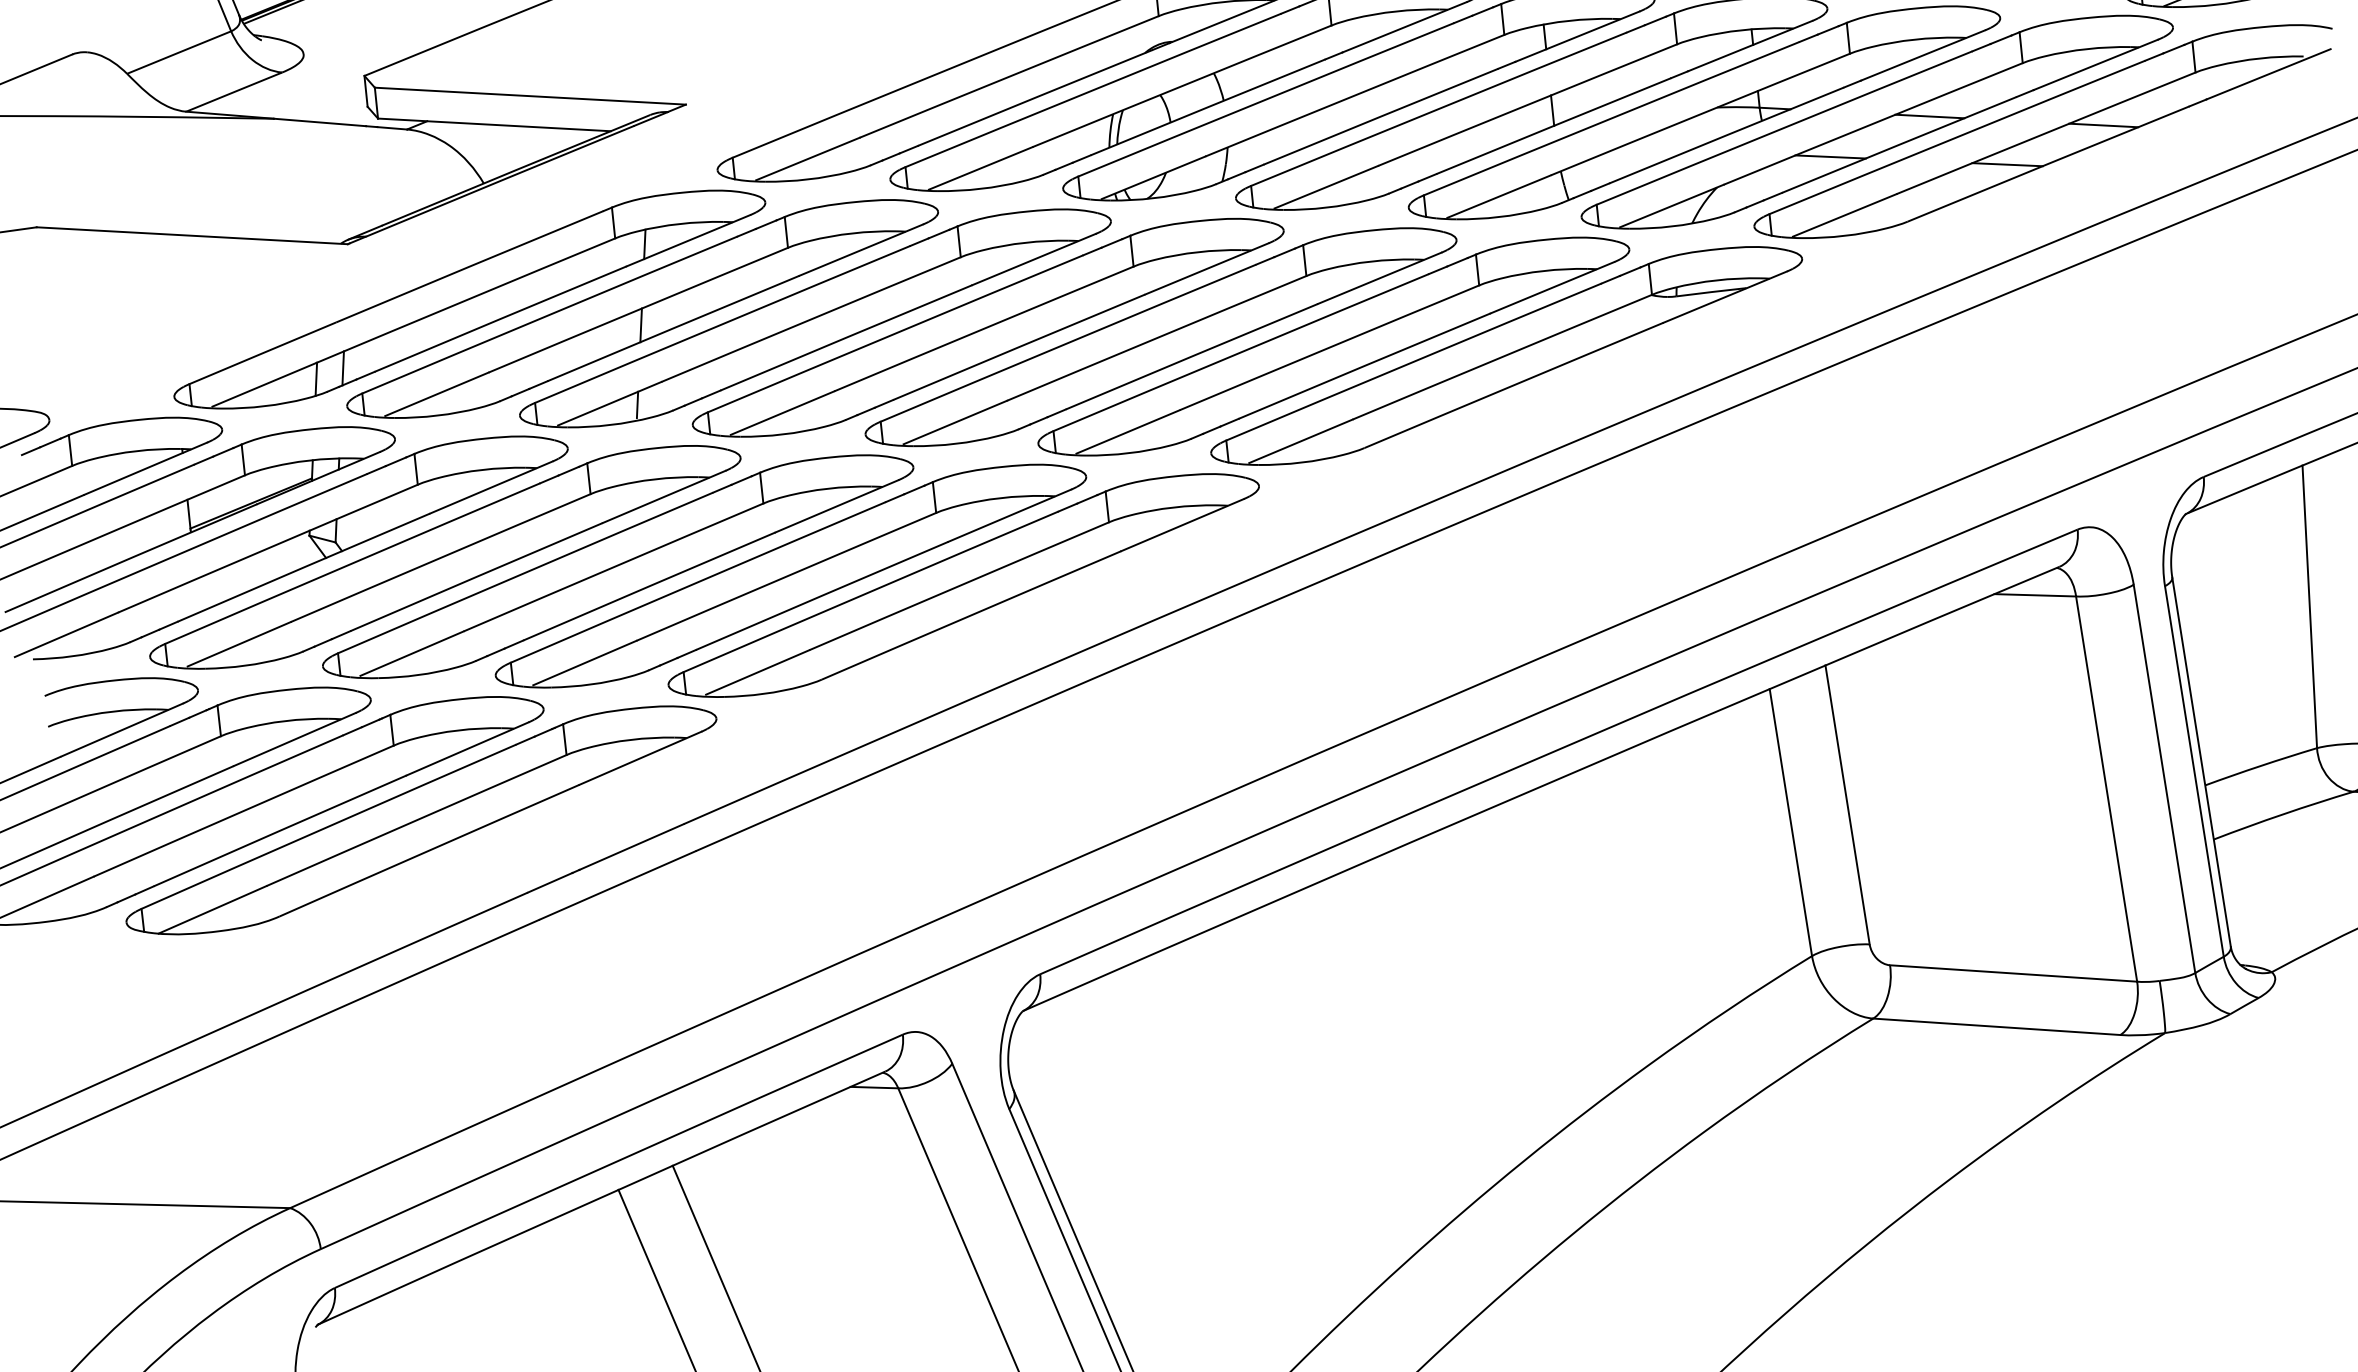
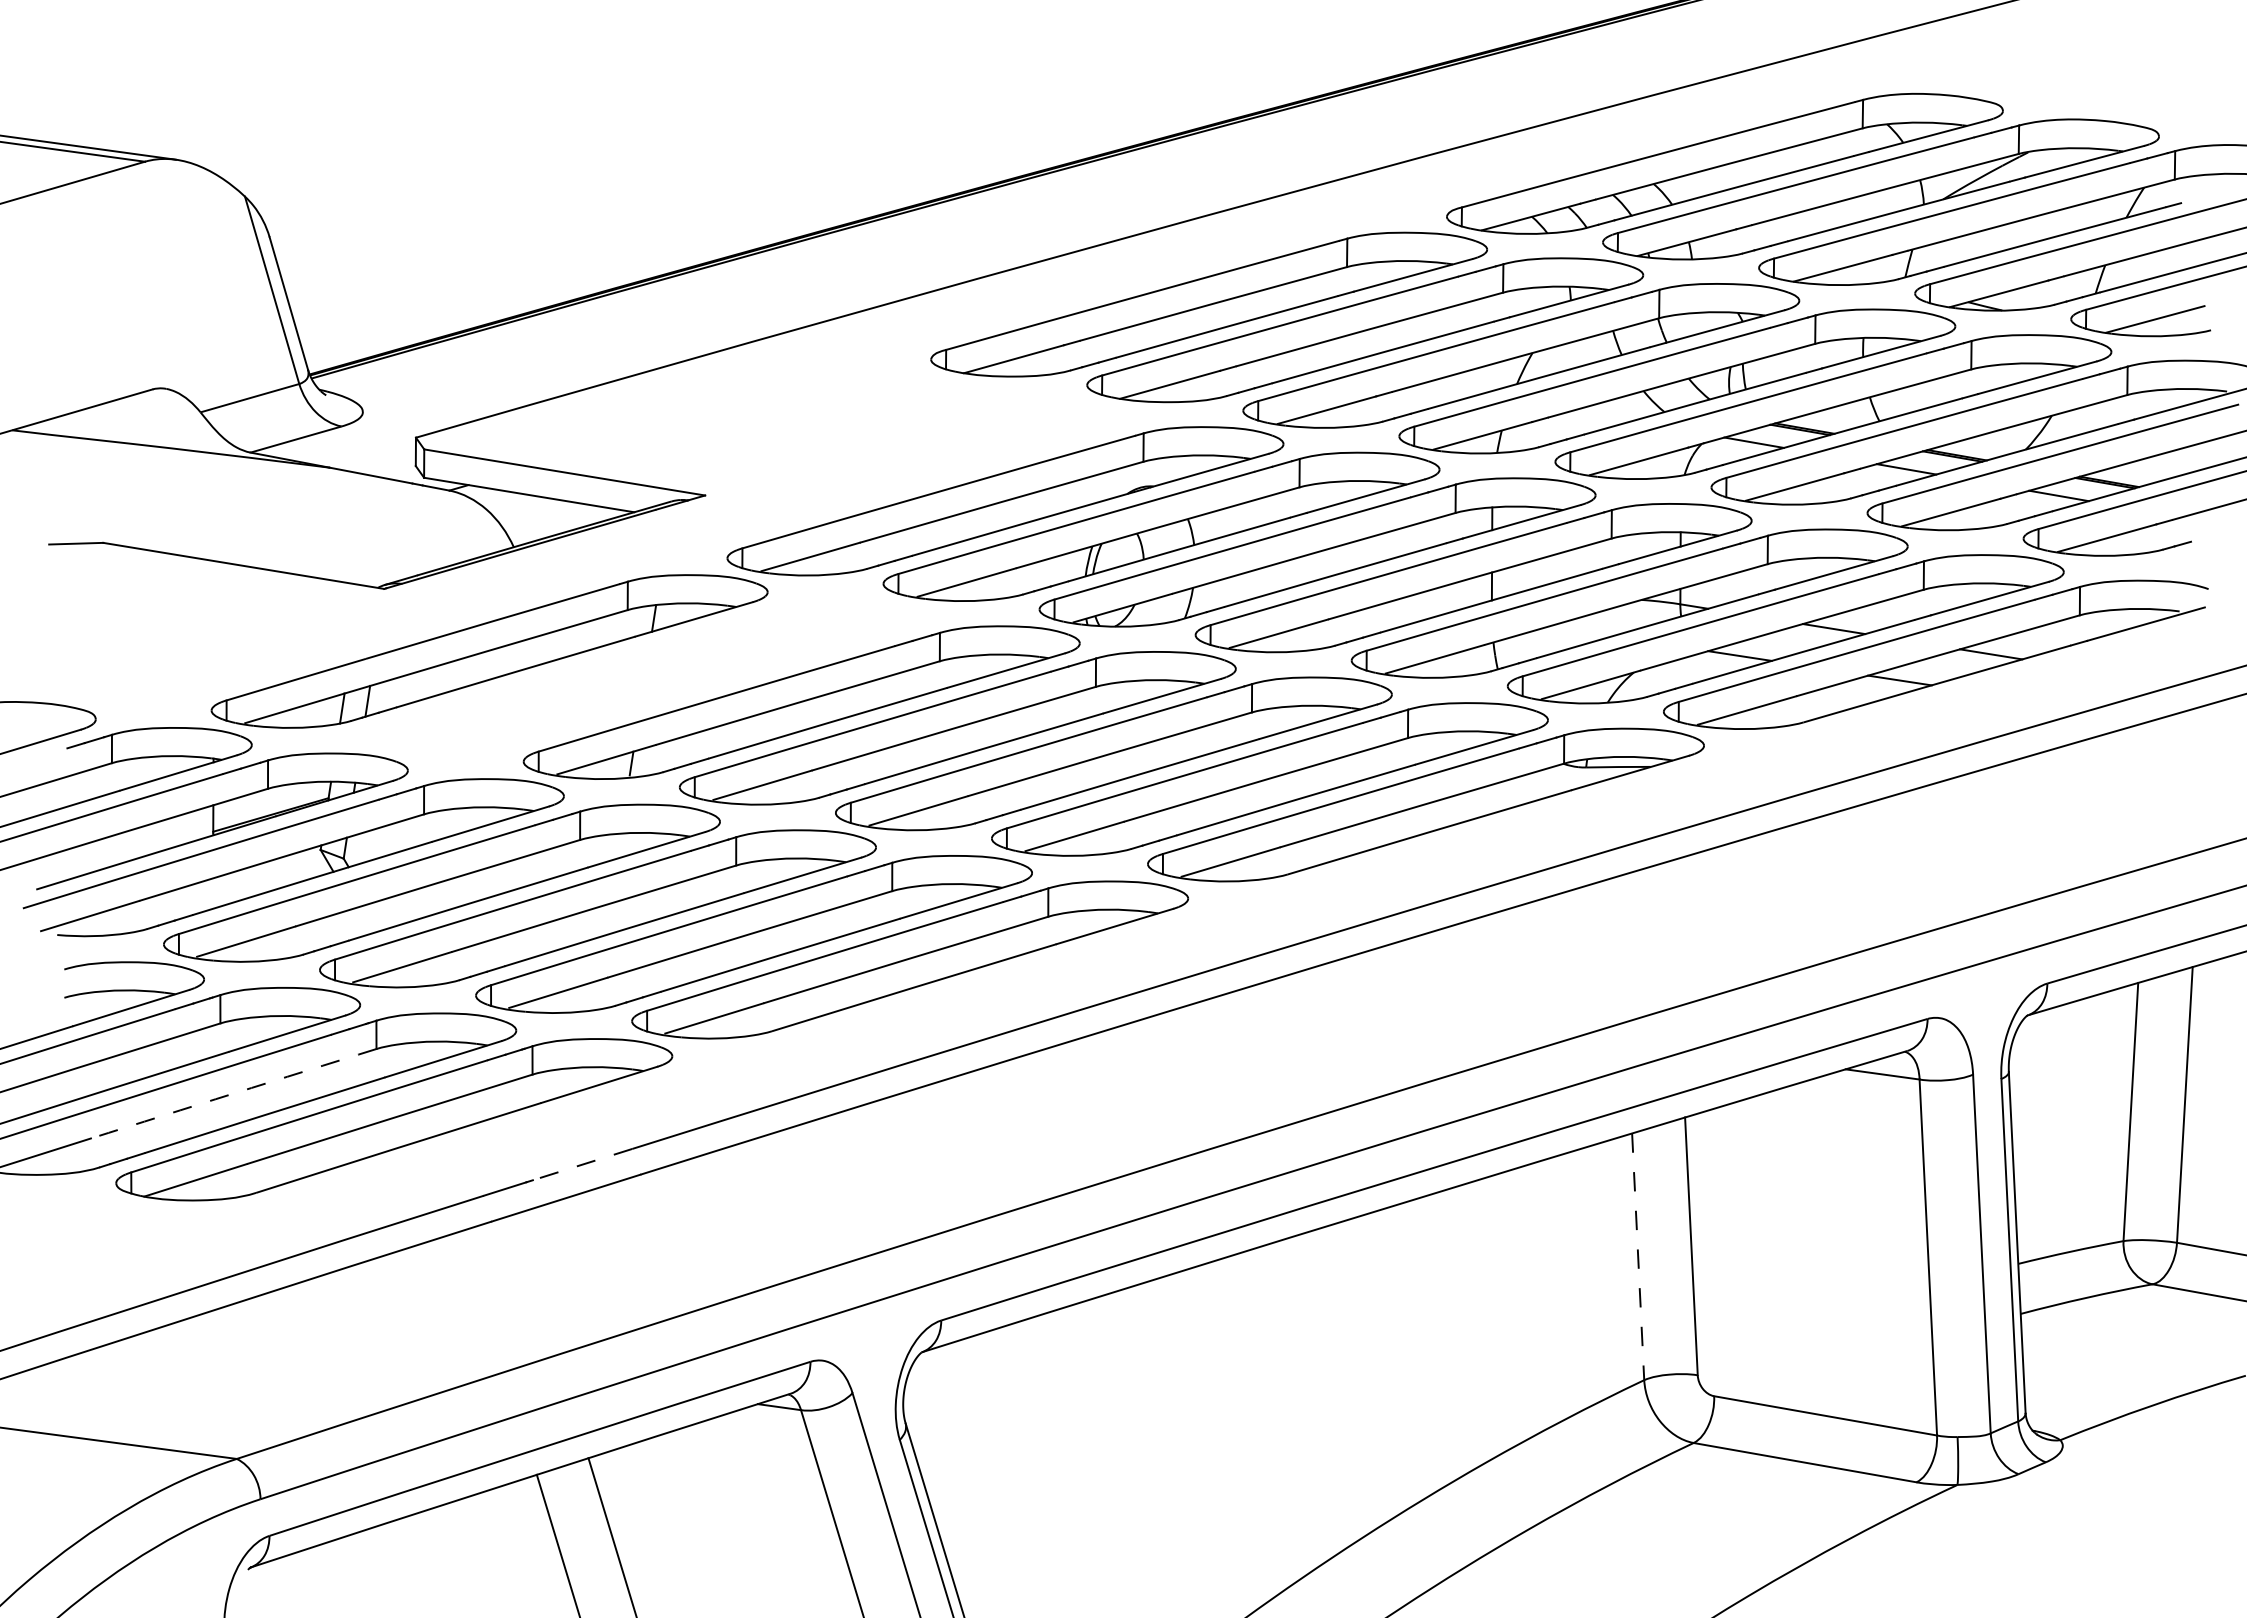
part: (642, 308) -> (645, 676), removed
arc: (243, 810) -> (233, 1093), solid -> dashed
line: (1791, 822) -> (1638, 1256), solid -> dashed
line: (631, 846) -> (582, 1164), solid -> dashed

